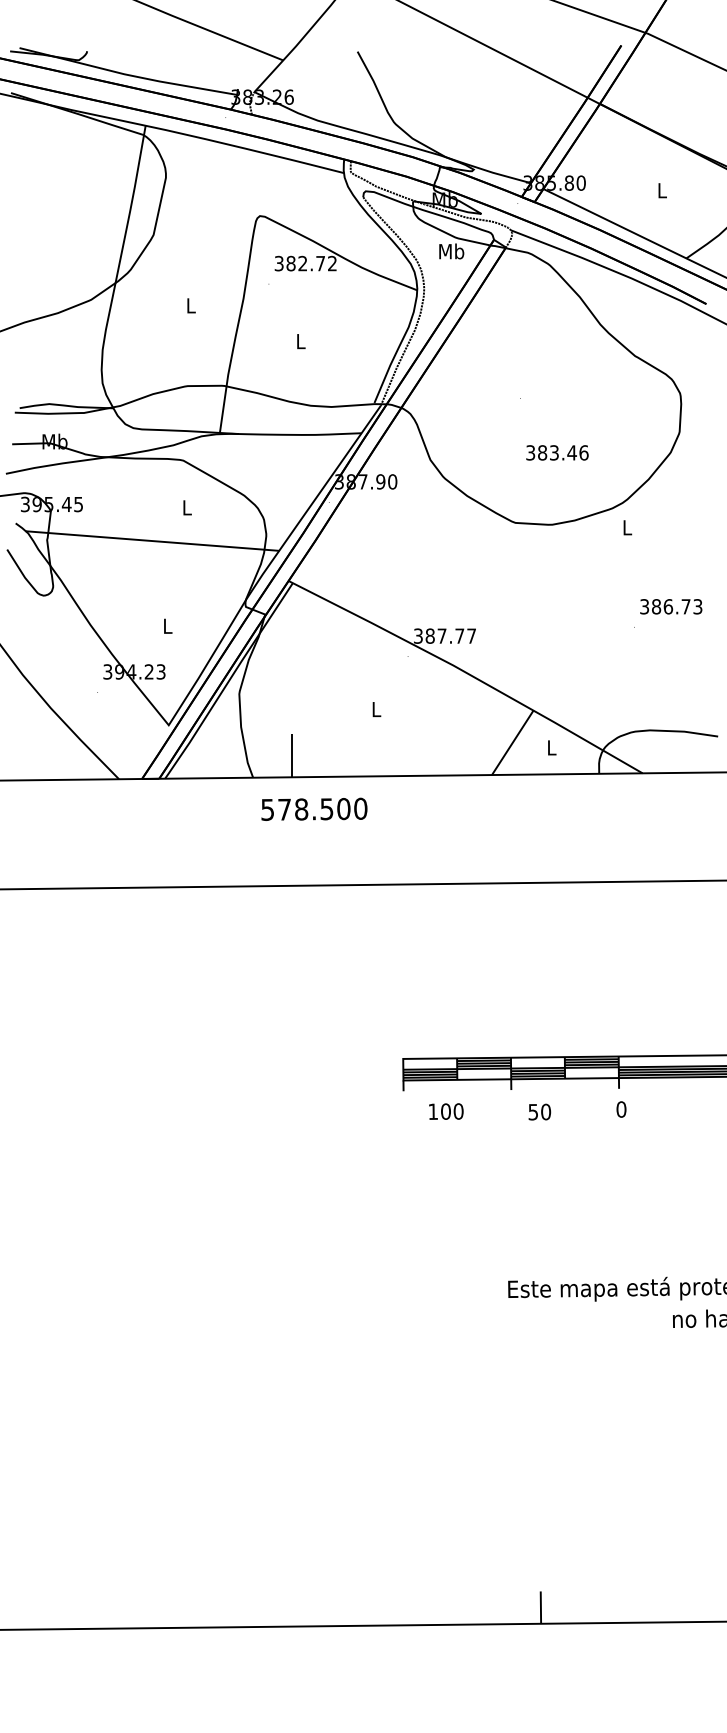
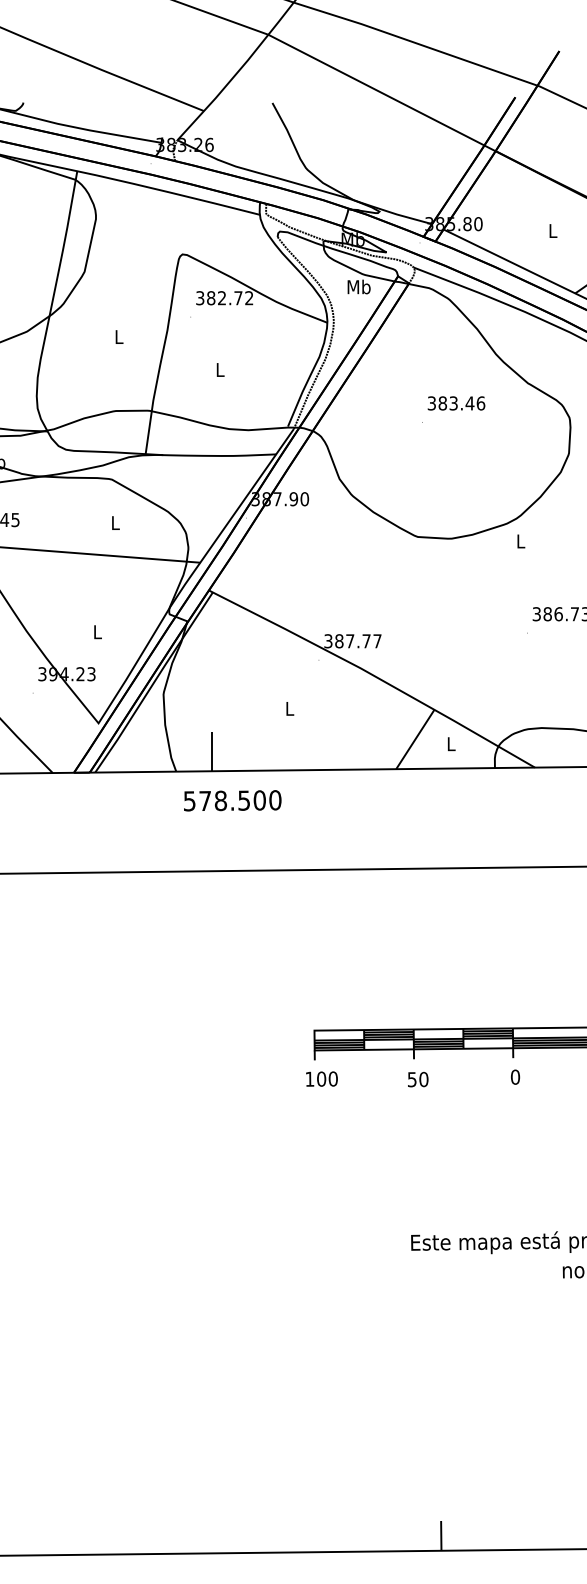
text: (557, 452) -> (456, 403), moved
text: (446, 1111) -> (322, 1079), moved
text: (539, 1111) -> (417, 1079), moved

